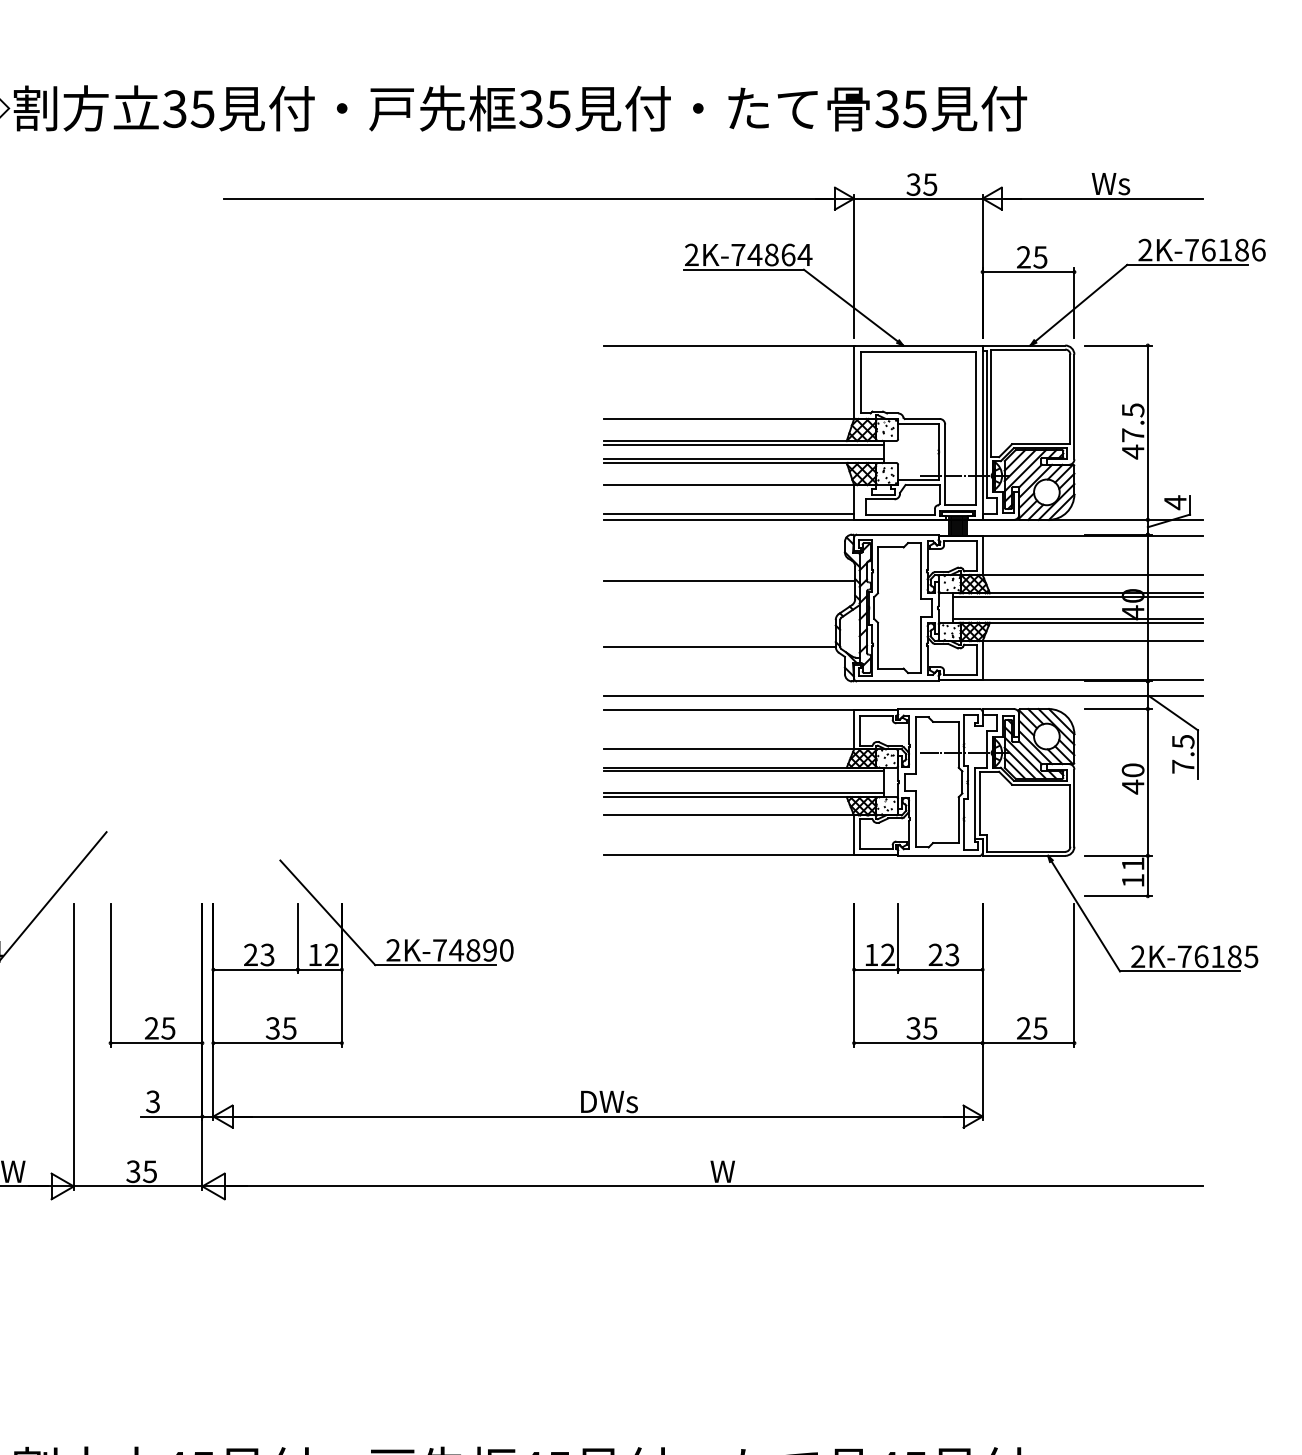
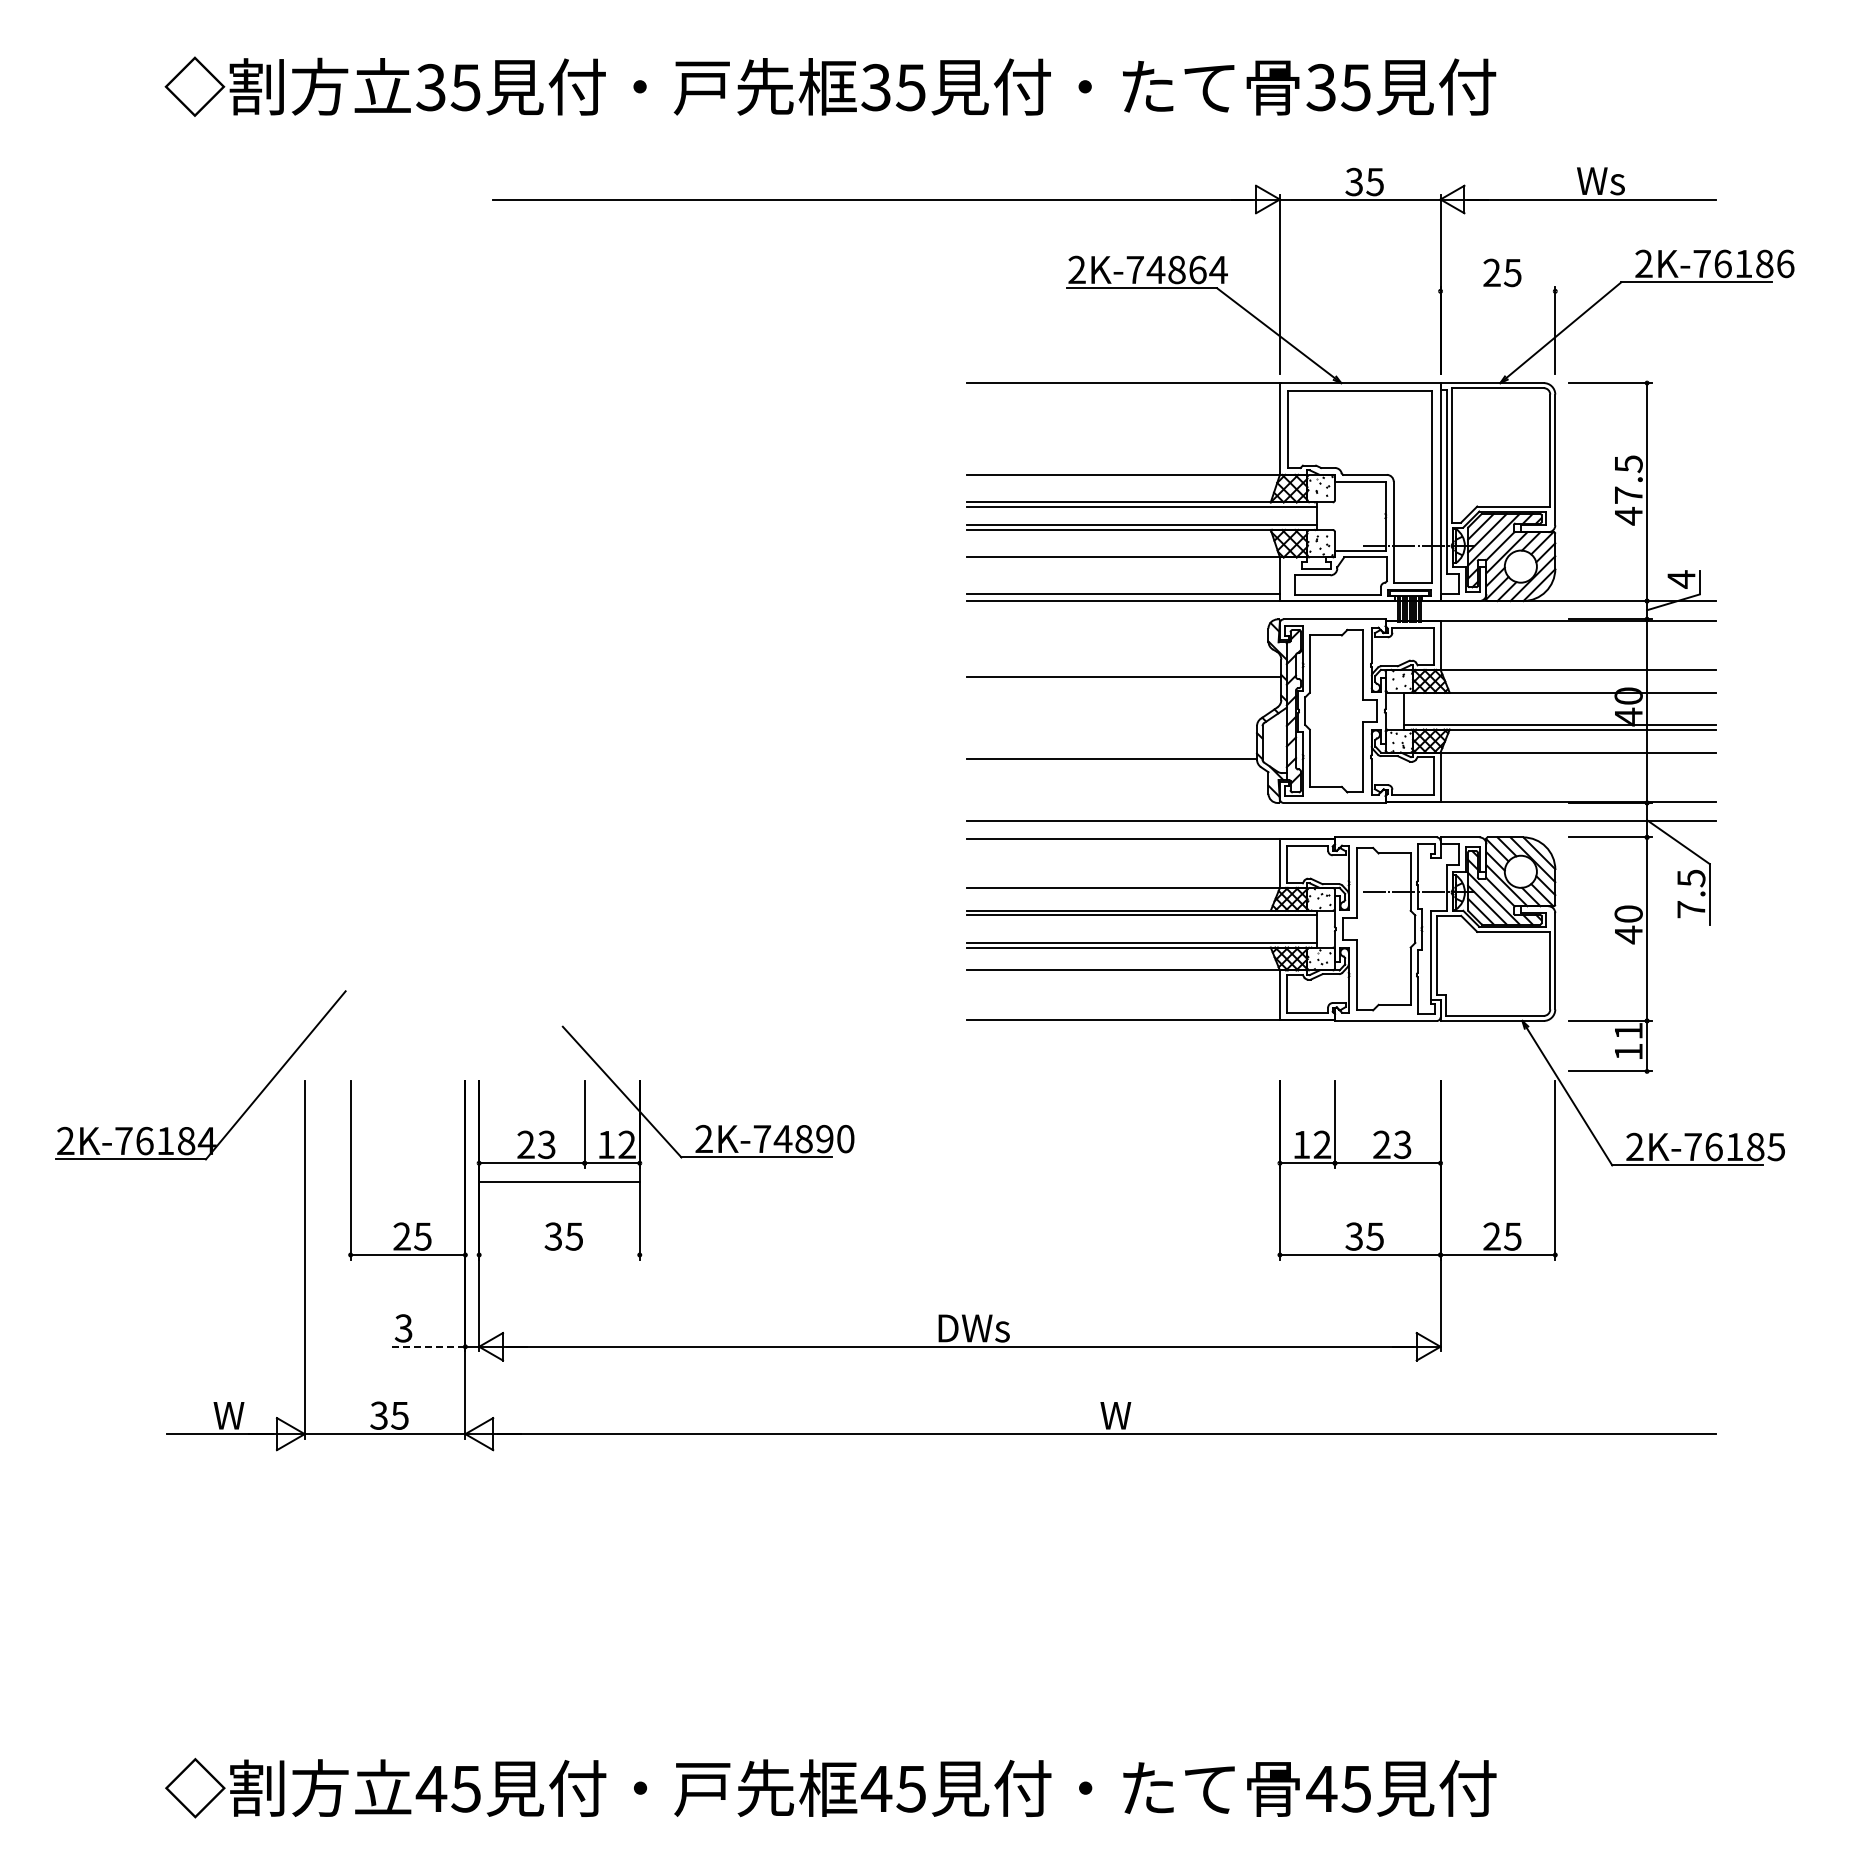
line: (1028, 272) -> (1497, 291), removed
line: (1077, 597) -> (1559, 697), removed
line: (277, 1043) -> (559, 1182), moved
line: (171, 1116) -> (426, 1346), solid -> dashed

